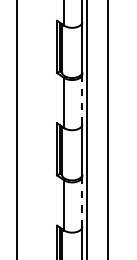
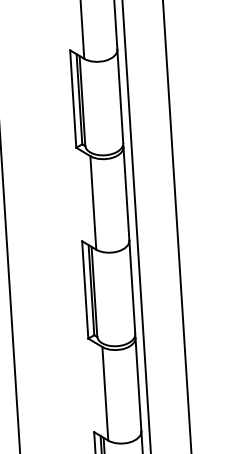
line: (82, 98) -> (126, 192), dashed -> solid
line: (82, 201) -> (138, 384), dashed -> solid

